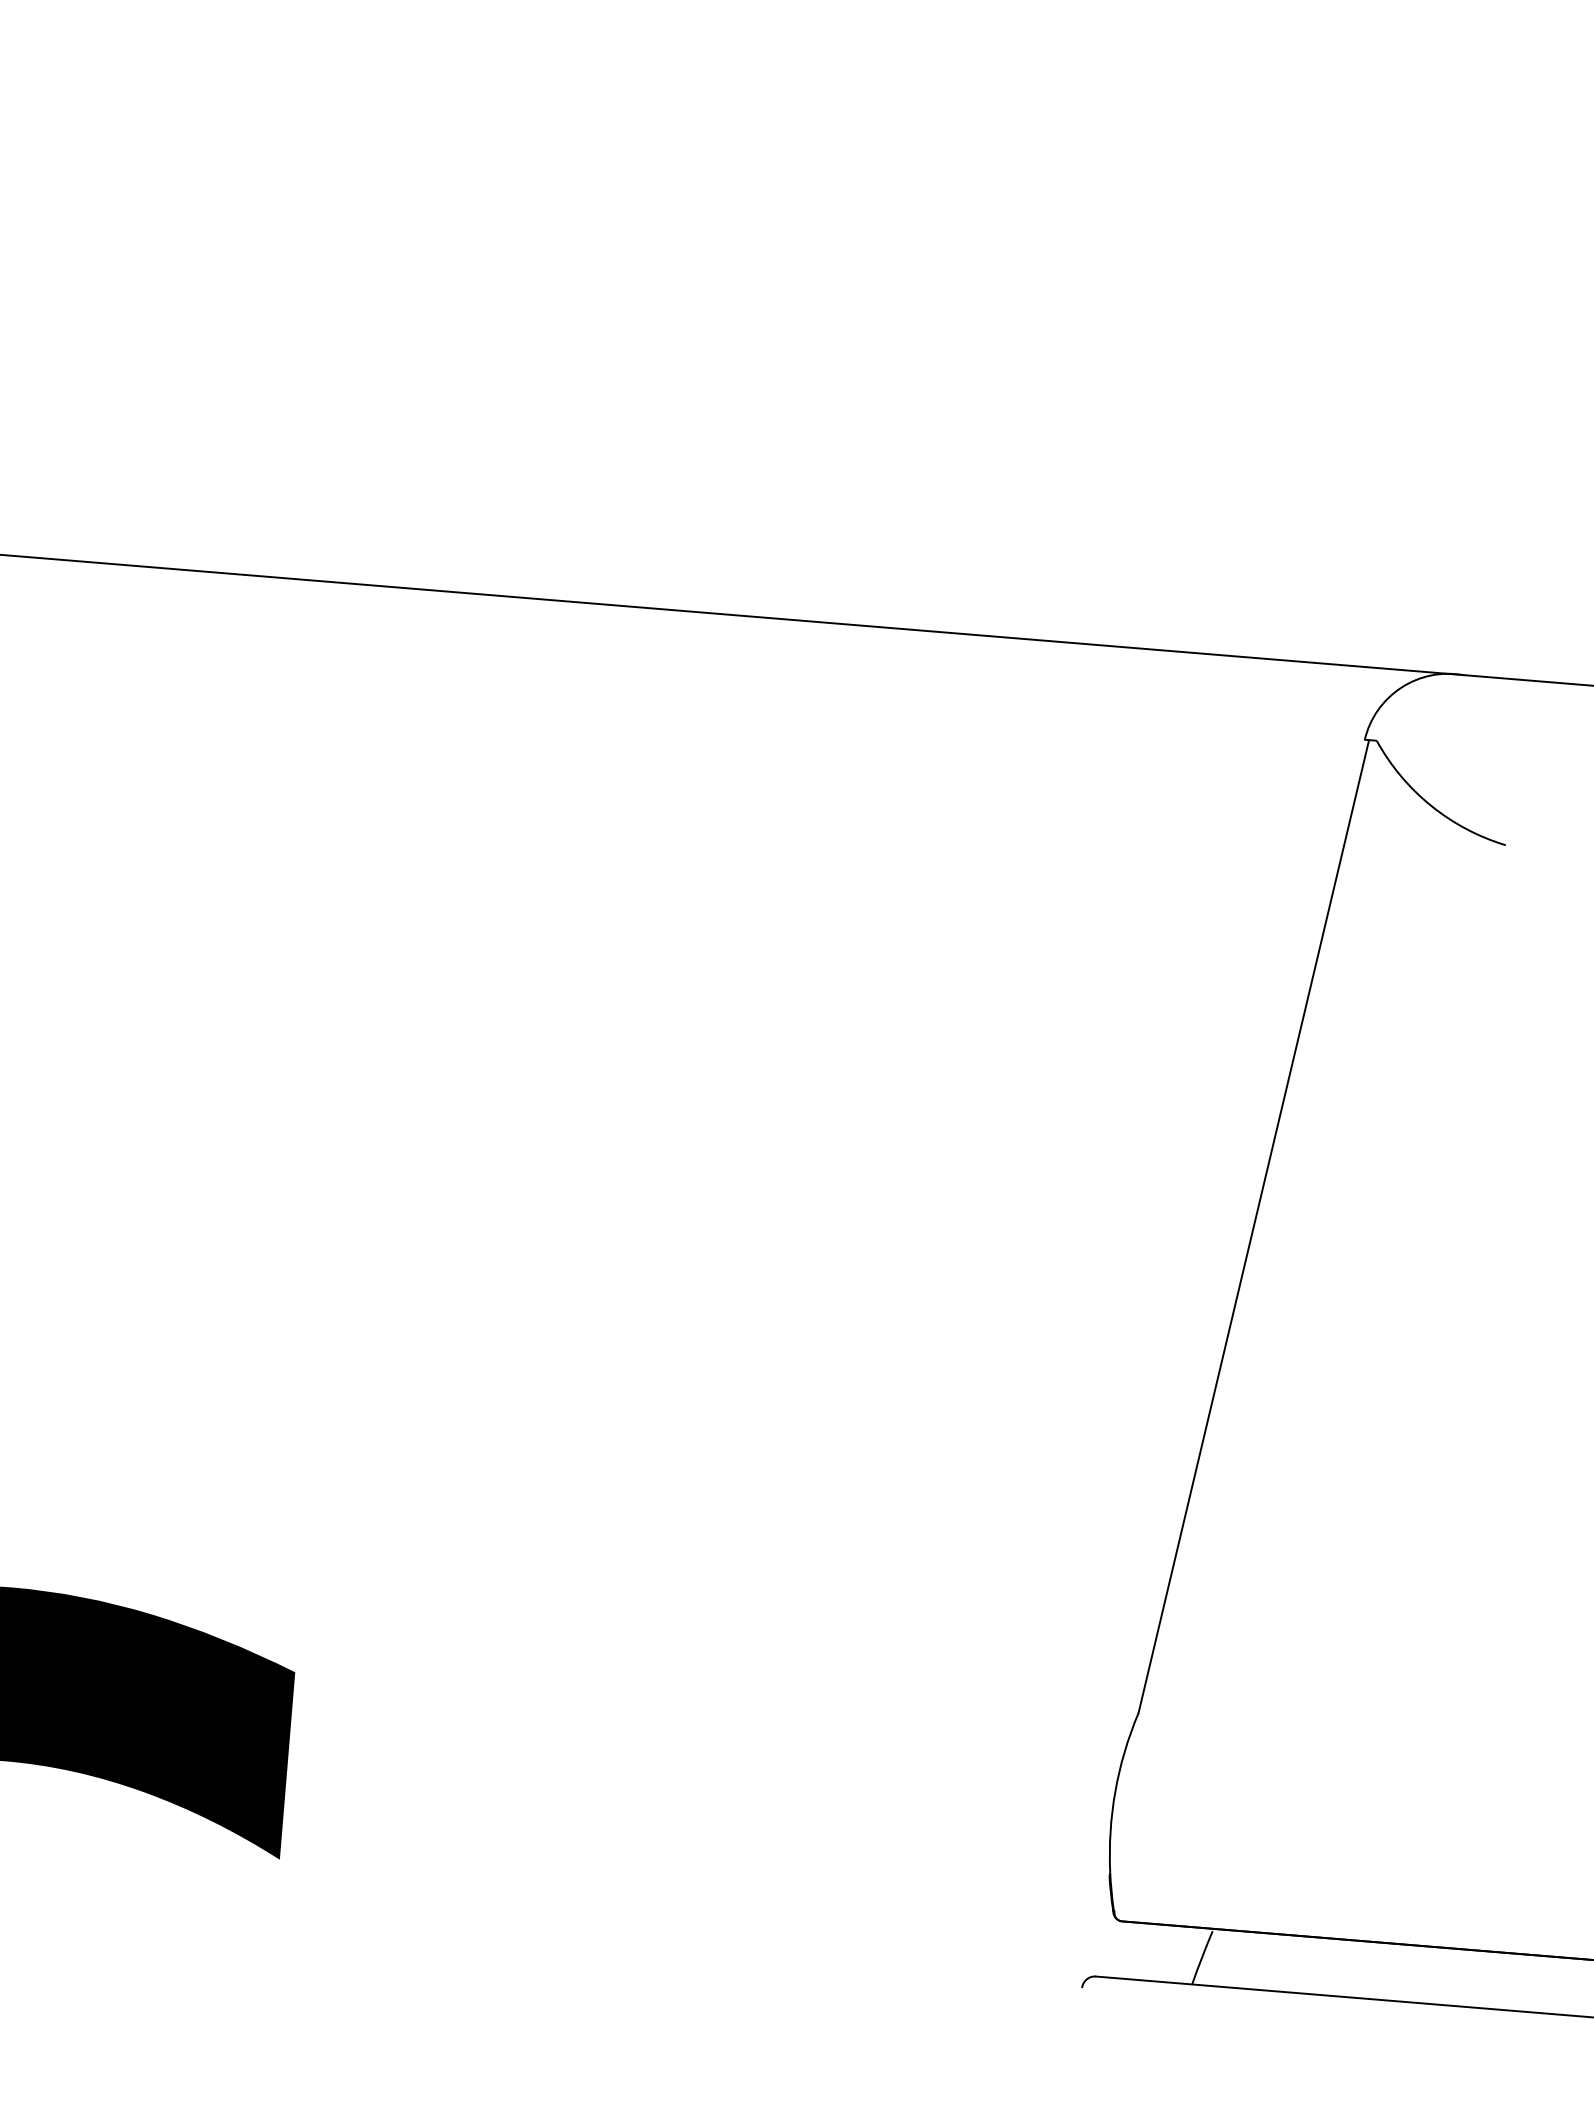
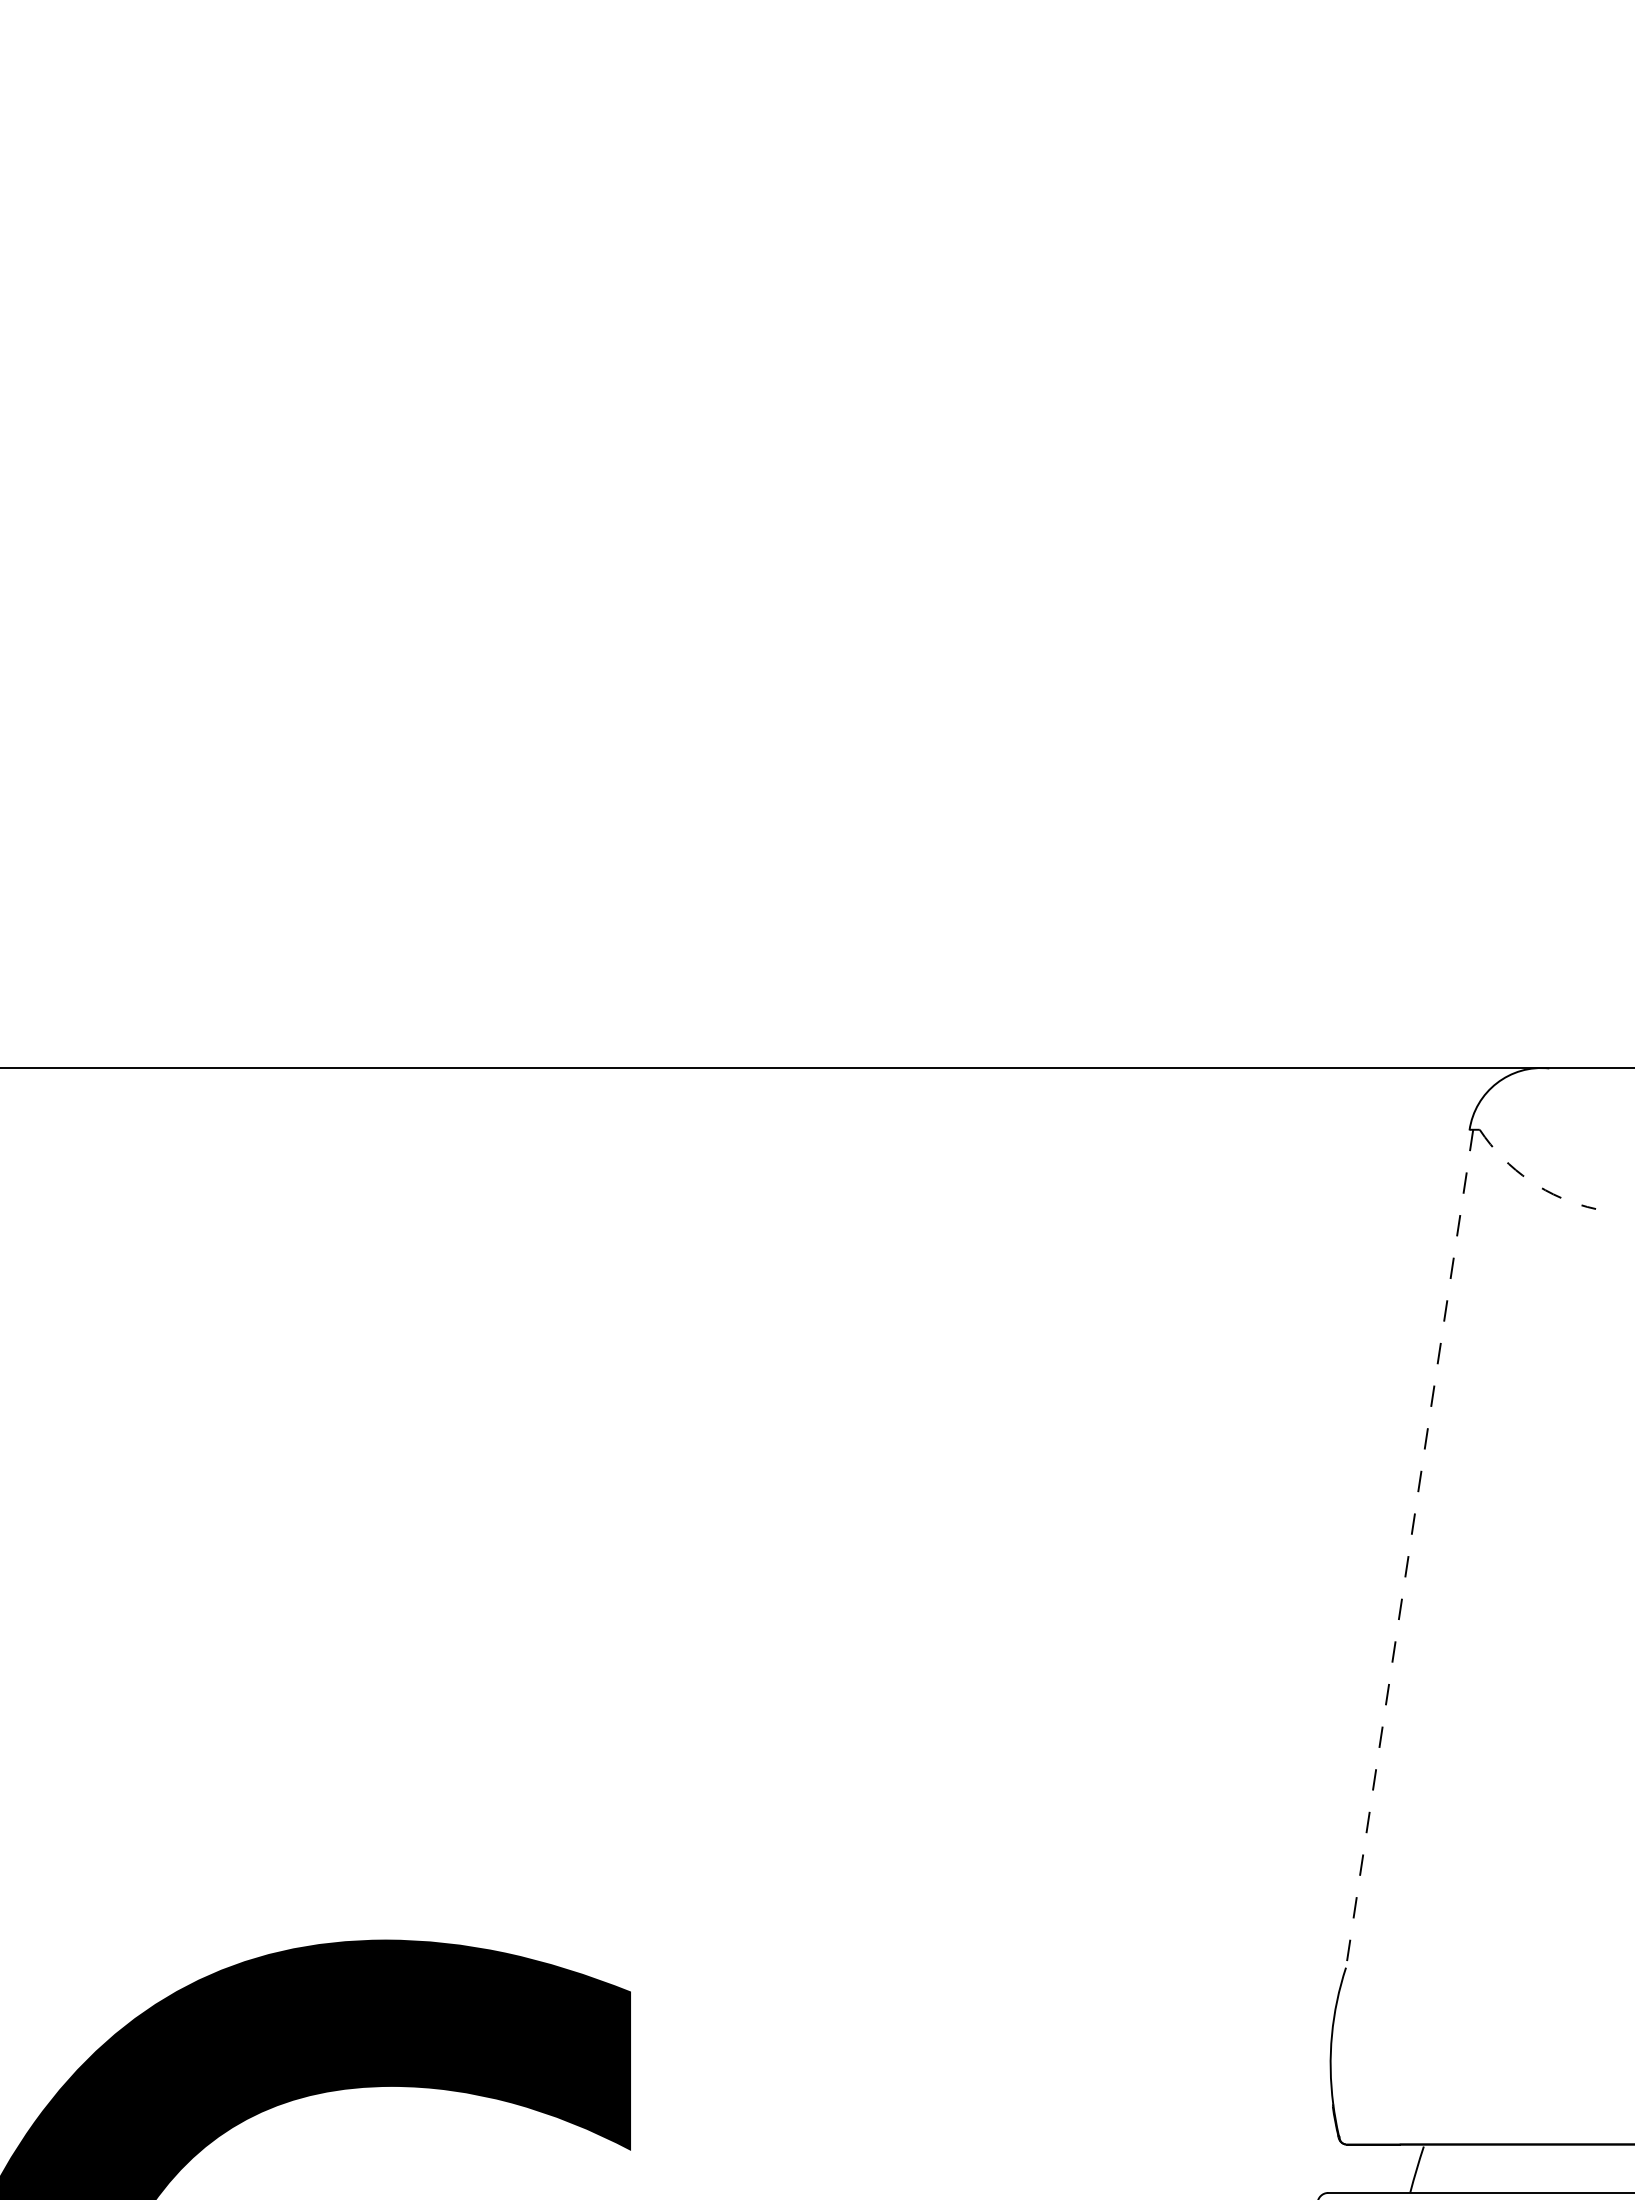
arc: (1431, 805) -> (1530, 1180), solid -> dashed
line: (1253, 1226) -> (1409, 1548), solid -> dashed

